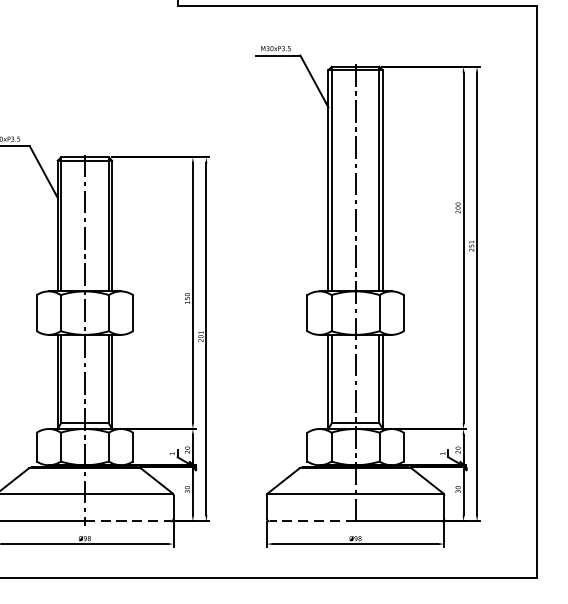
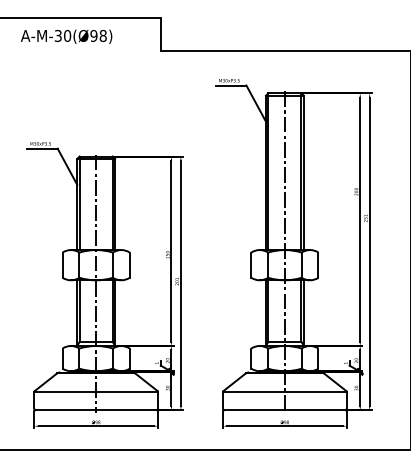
line: (128, 521) -> (126, 410), dashed -> solid
line: (311, 521) -> (254, 410), dashed -> solid

